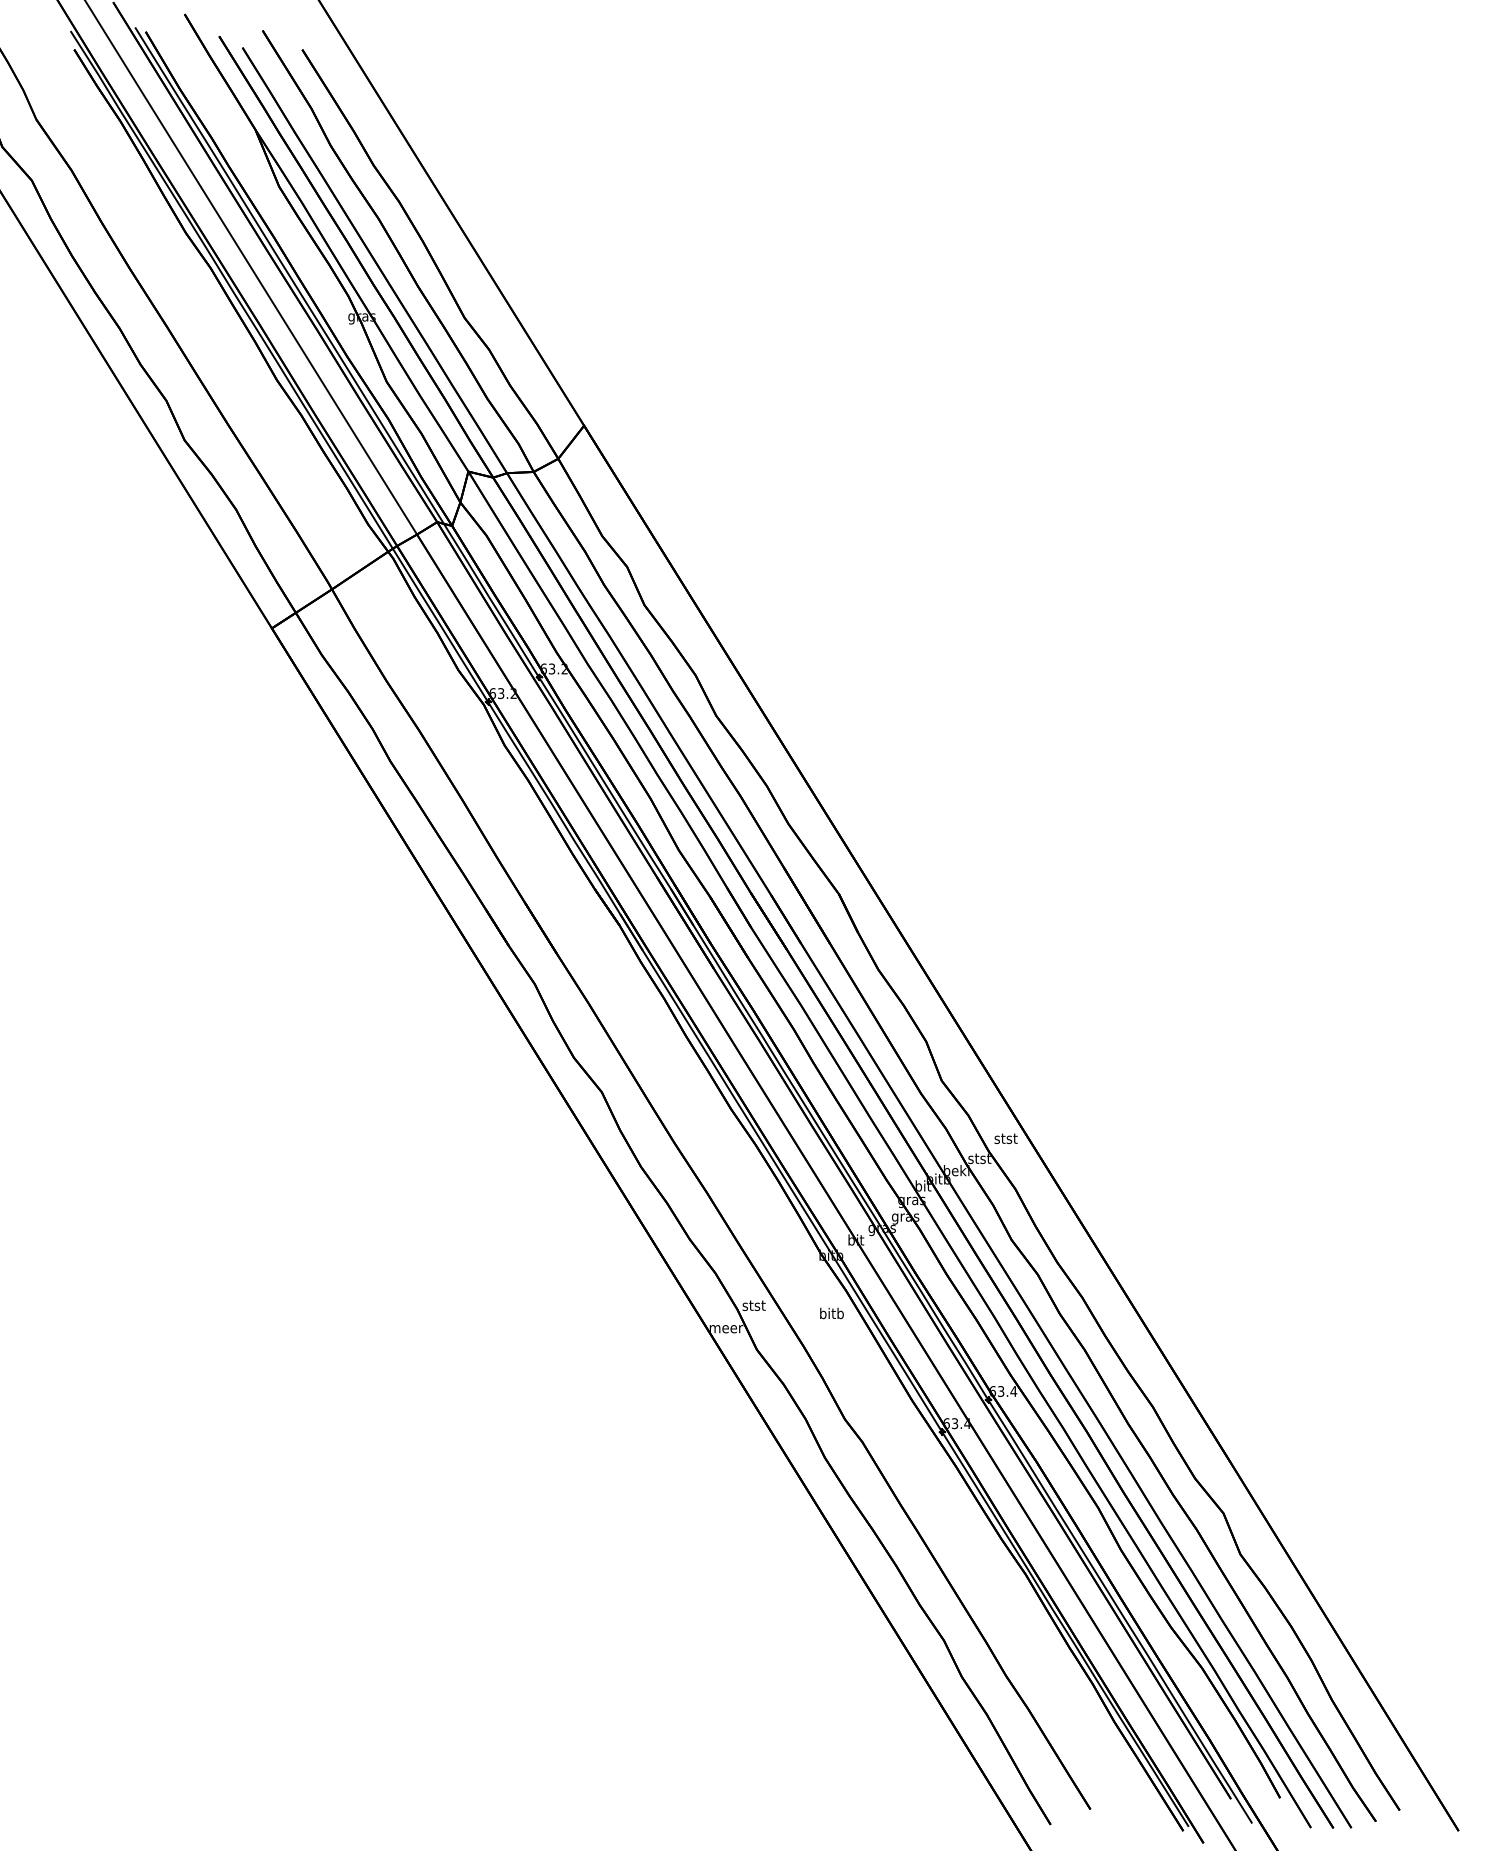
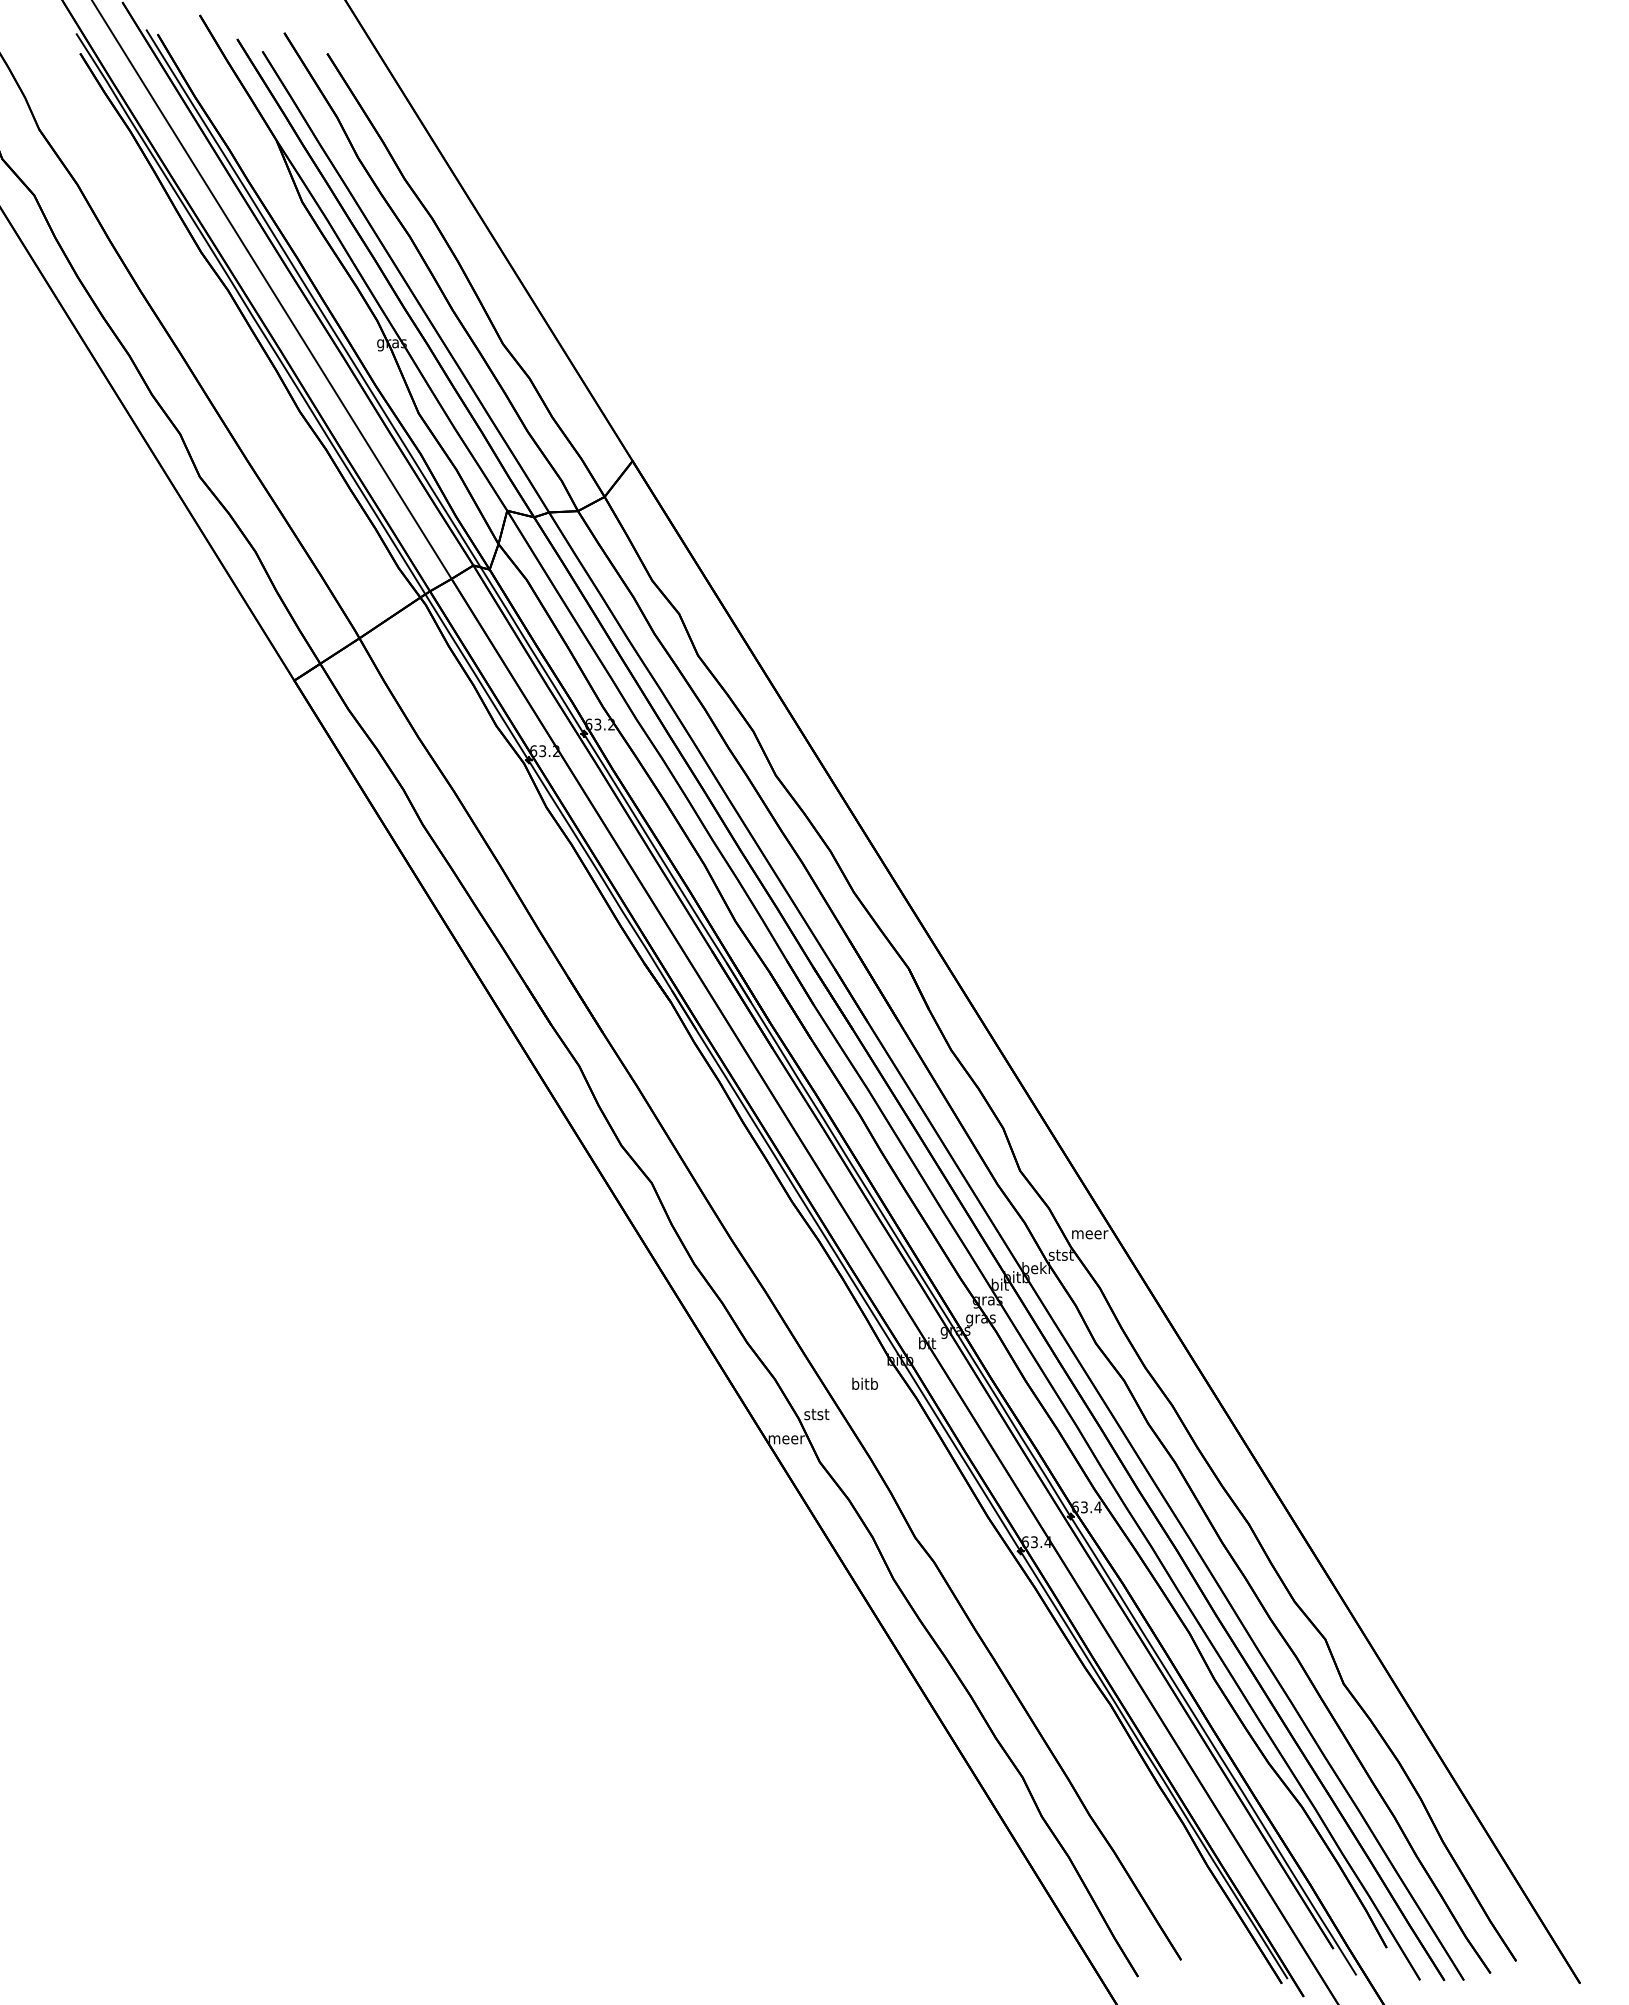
text: (1006, 1138) -> (1090, 1233), stst -> meer
text: (832, 1313) -> (865, 1383), moved

